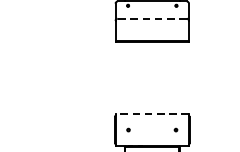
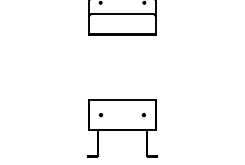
line: (152, 18) -> (122, 14), dashed -> solid
line: (152, 113) -> (122, 100), dashed -> solid

